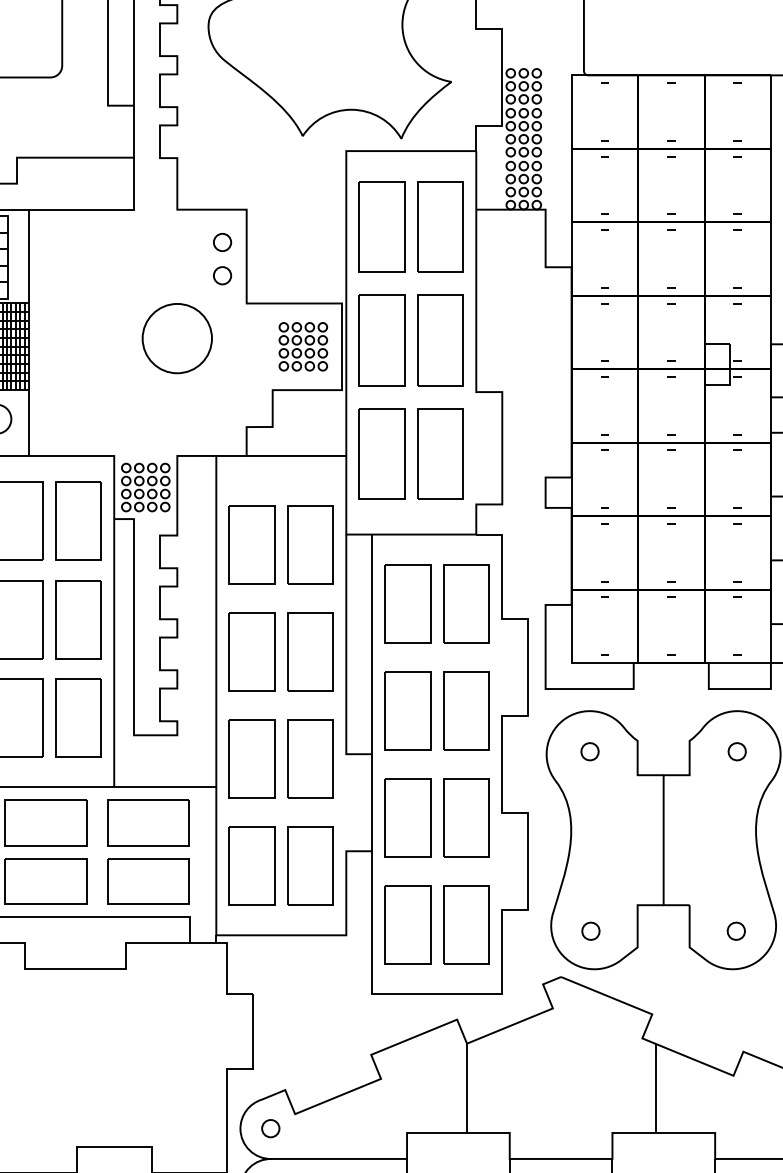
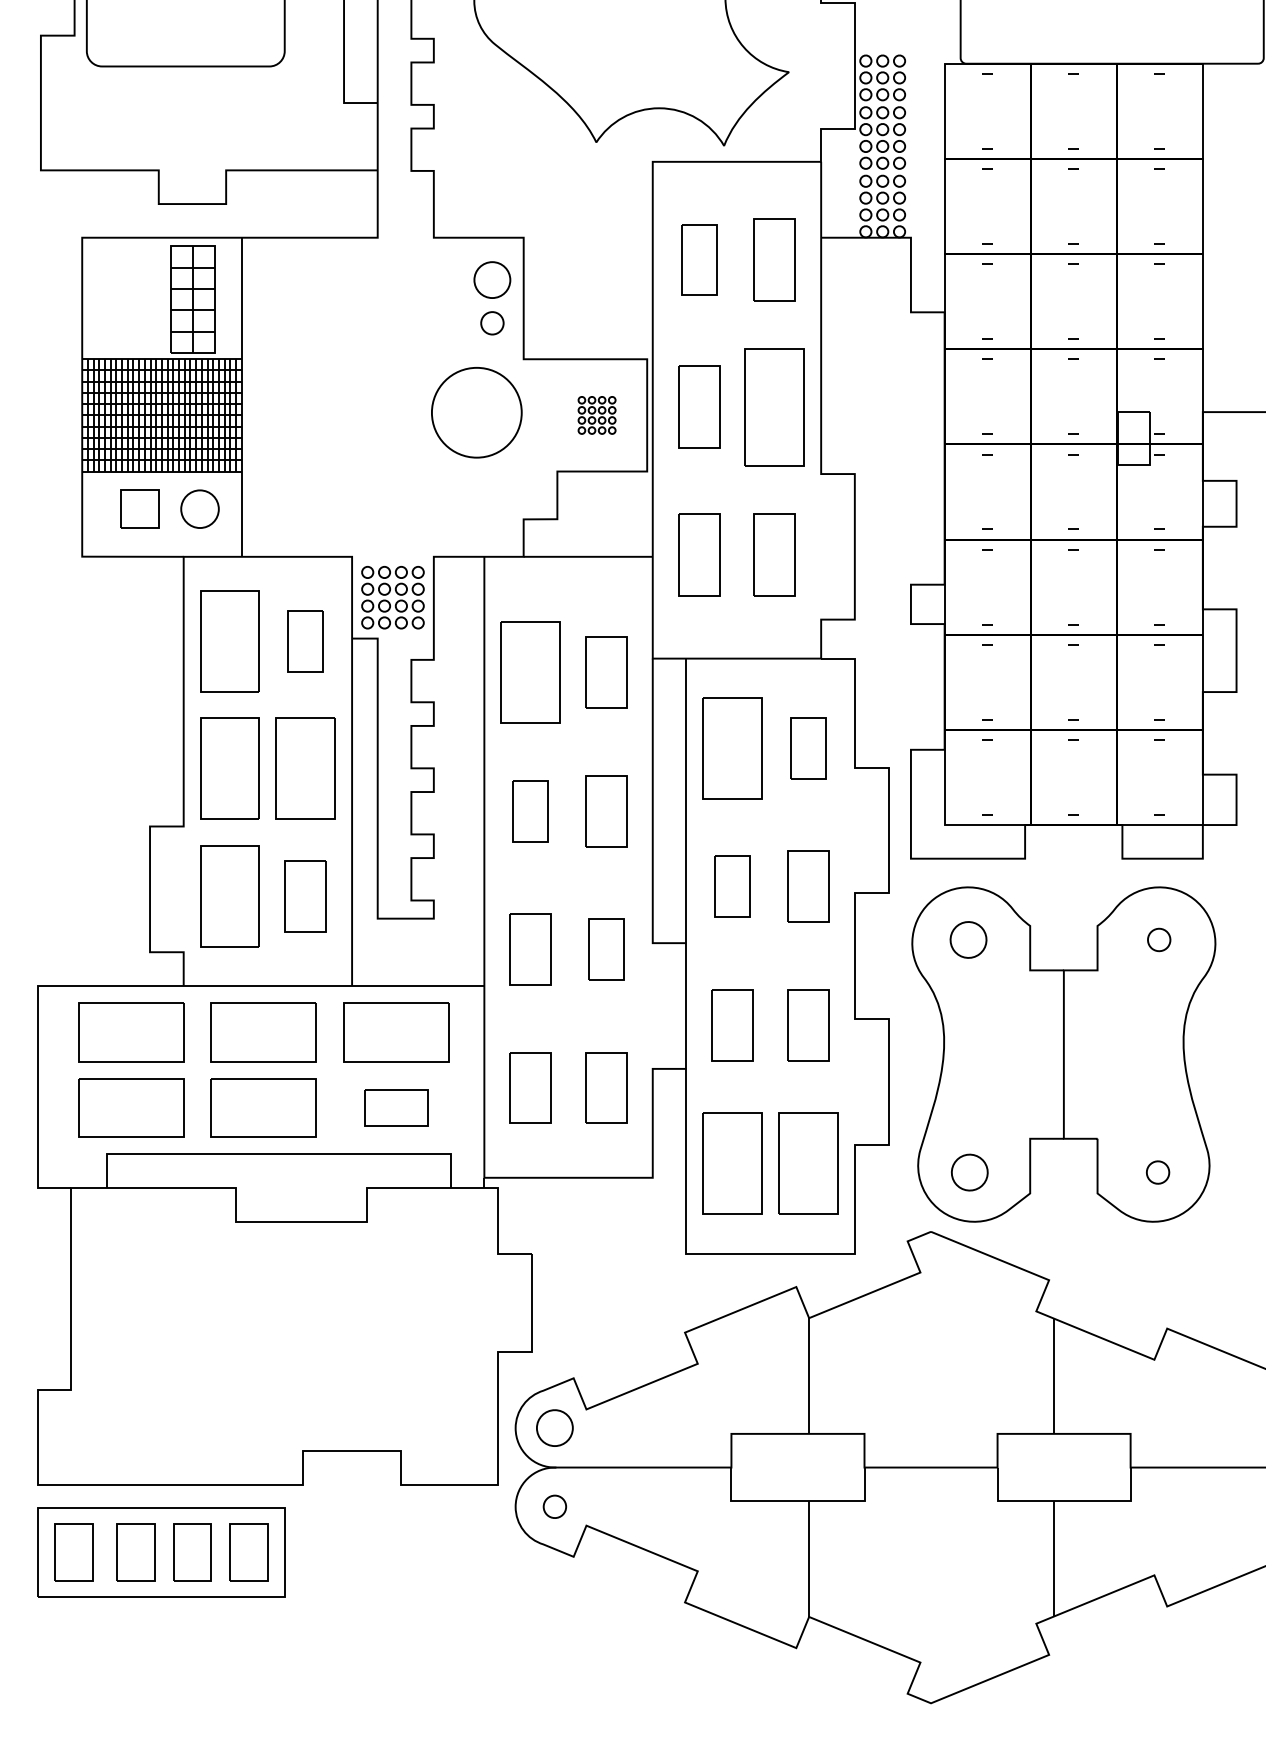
part: (382, 227) -> (699, 260), size x0.6
part: (440, 227) -> (774, 260), size x0.7
part: (222, 242) -> (492, 280), size x1.6
part: (177, 338) -> (476, 412), moved
part: (382, 340) -> (699, 407), size x0.7
part: (302, 346) -> (596, 415), size x0.6
part: (382, 454) -> (699, 554), size x0.7
part: (440, 454) -> (774, 554), size x0.7
part: (78, 521) -> (305, 641), size x0.6
part: (310, 545) -> (606, 672), size x0.7
part: (466, 603) -> (808, 748), size x0.6
part: (251, 652) -> (530, 811), size x0.6
part: (310, 652) -> (606, 811), size x0.7
part: (407, 710) -> (732, 886), size x0.6
part: (466, 710) -> (808, 886), size x0.7
part: (78, 718) -> (305, 896), size x0.7
part: (590, 751) -> (968, 939), size x1.6
part: (251, 759) -> (530, 949), size x0.7
part: (310, 759) -> (606, 949), size x0.6
part: (407, 817) -> (732, 1025), size x0.7
part: (466, 817) -> (808, 1025), size x0.7
part: (251, 865) -> (530, 1087), size x0.7
part: (310, 865) -> (606, 1087), size x0.7
part: (148, 881) -> (396, 1107), size x0.6
part: (590, 931) -> (969, 1172), size x1.6
part: (270, 1128) -> (554, 1428), size x1.6

